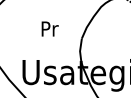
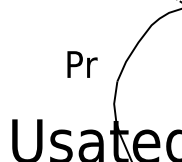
text: (49, 28) -> (81, 63), moved

